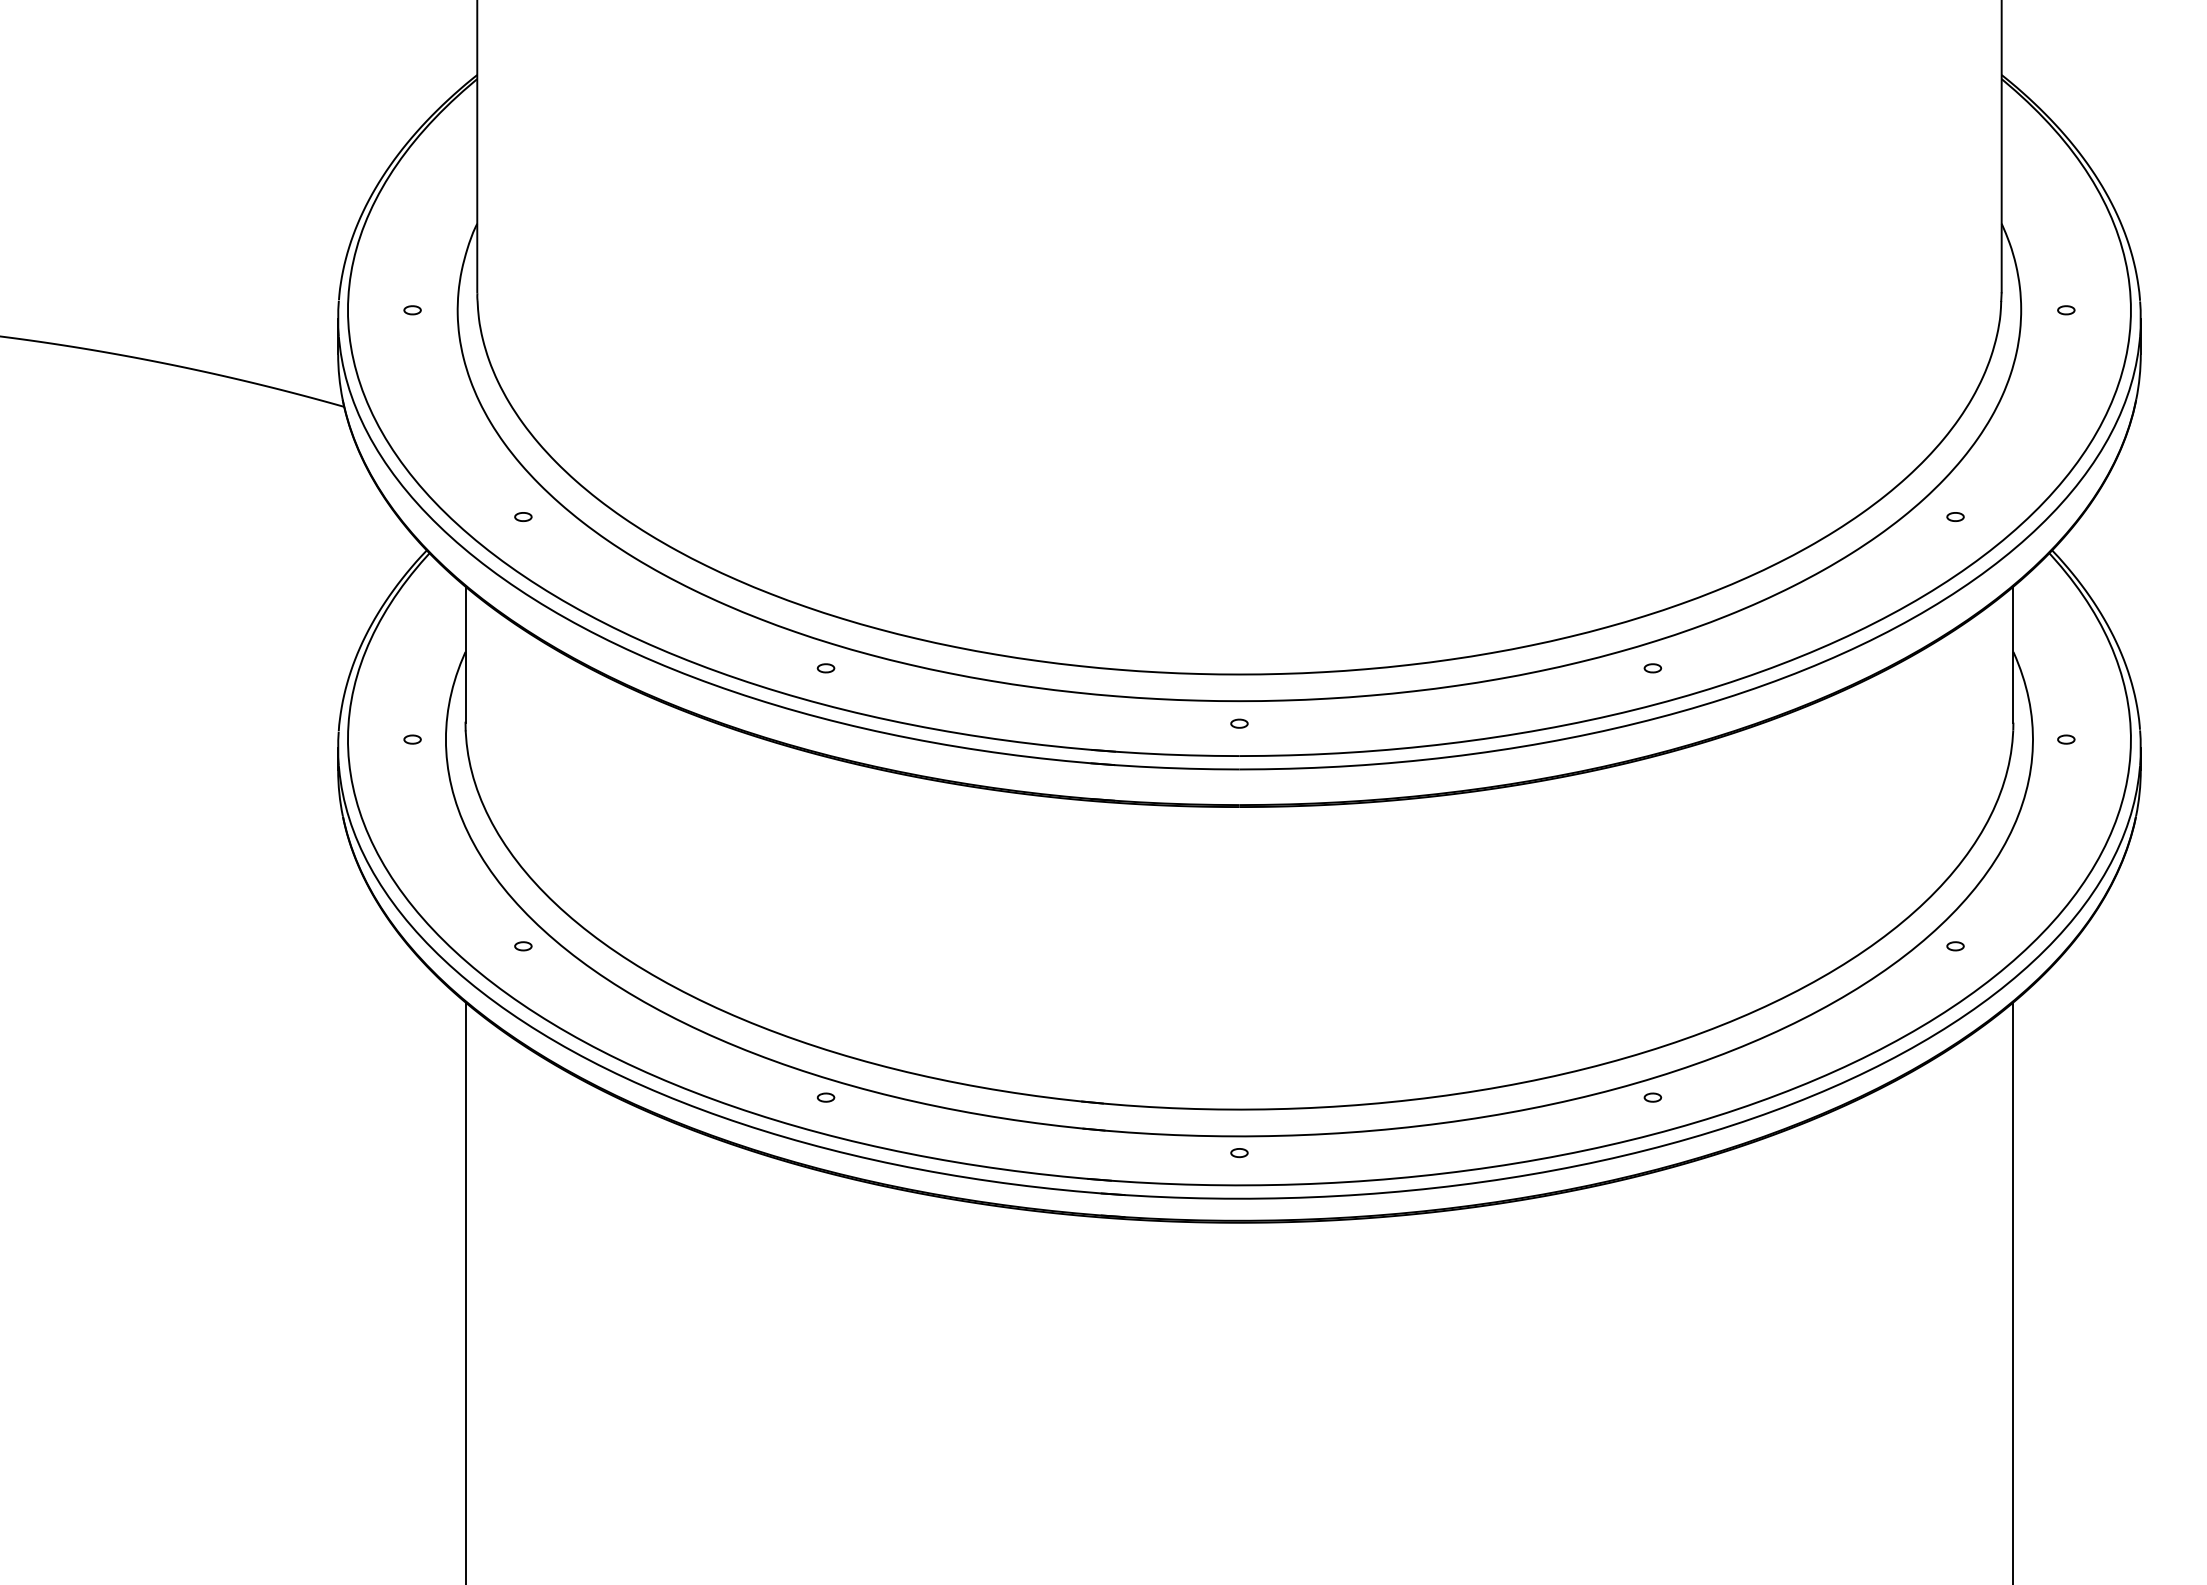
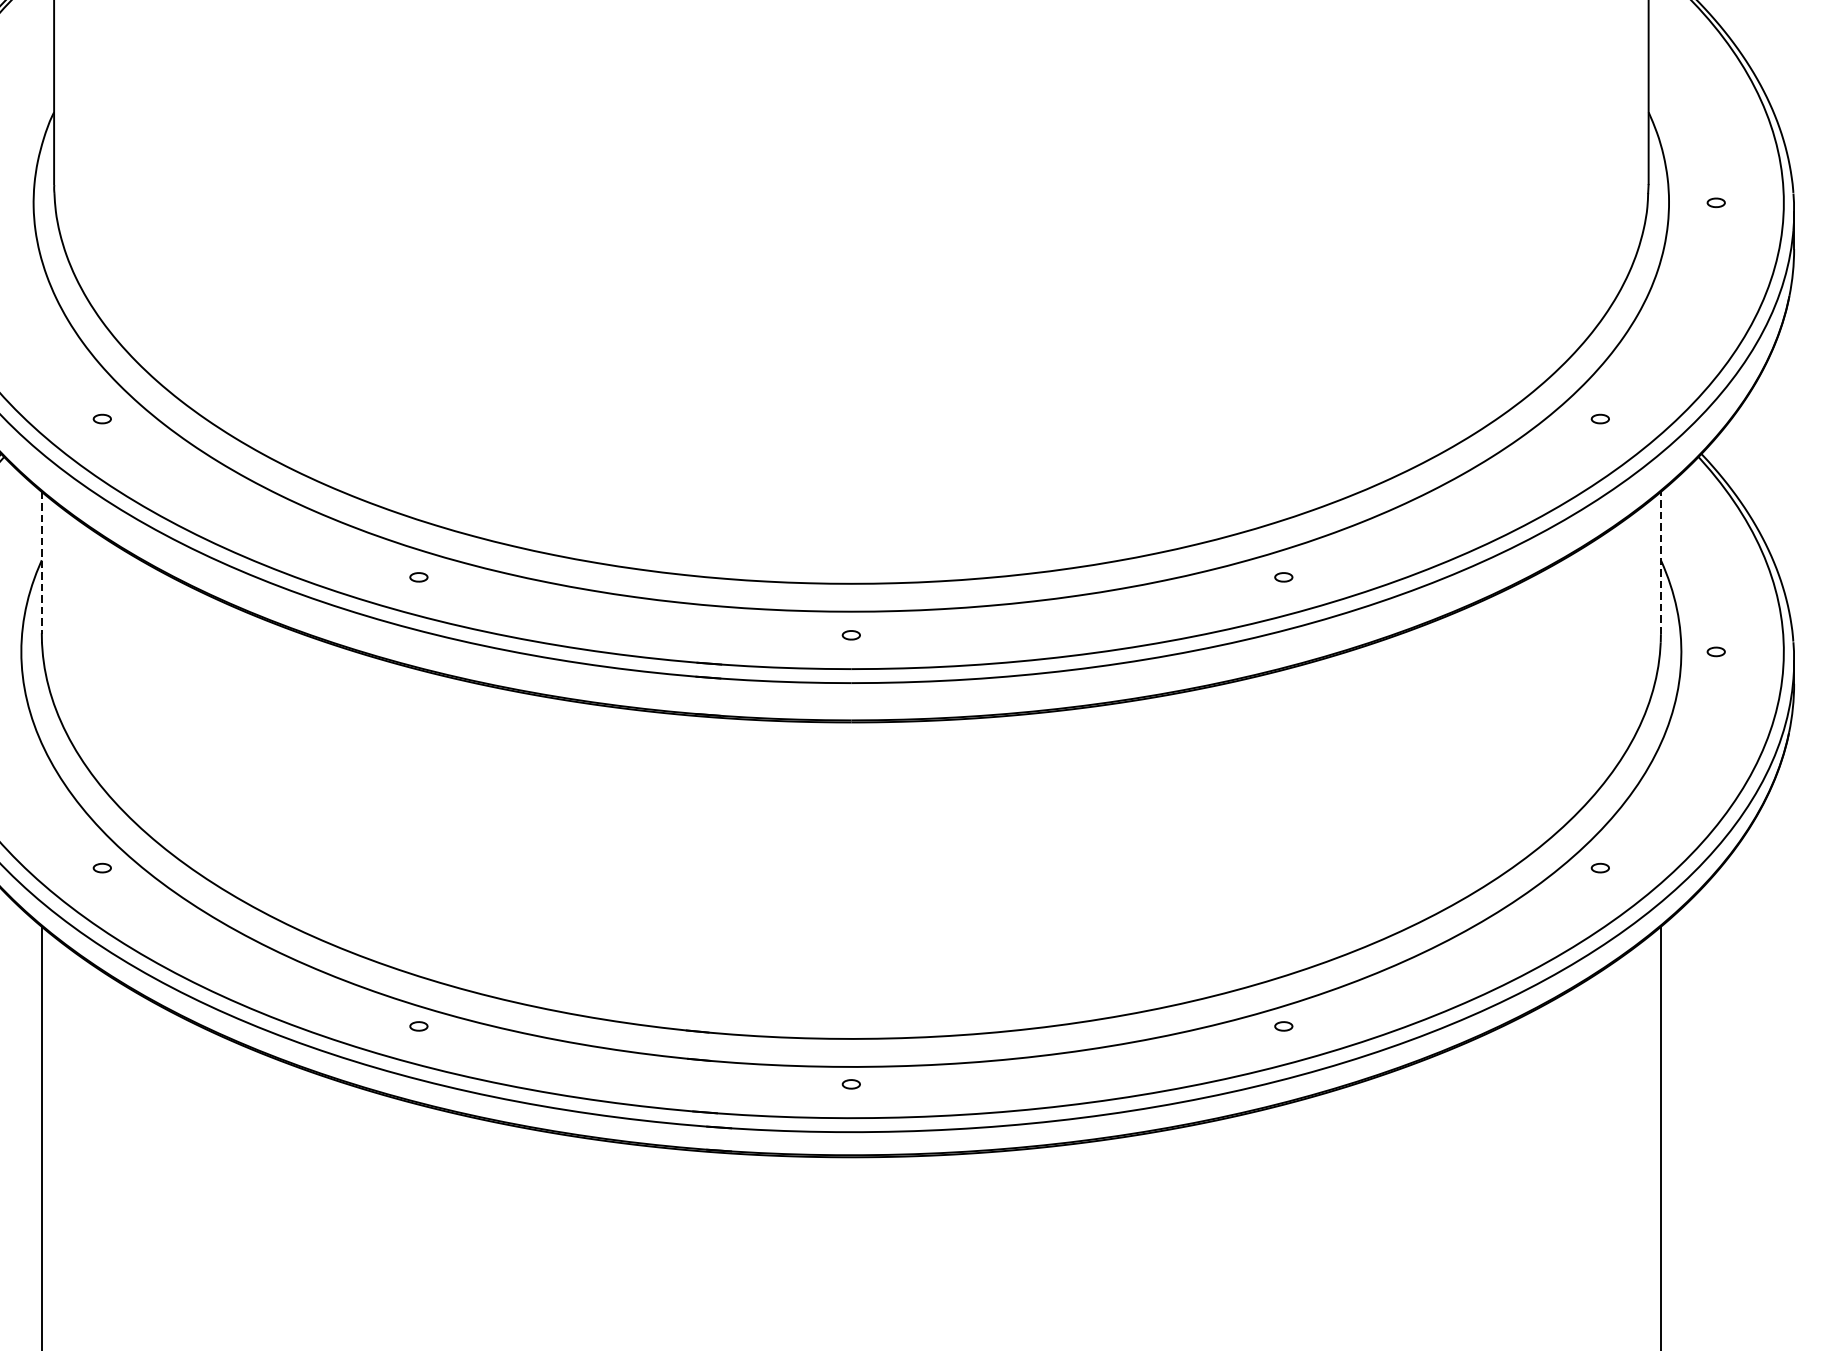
line: (2013, 654) -> (1661, 562), solid -> dashed
line: (465, 655) -> (41, 563), solid -> dashed

